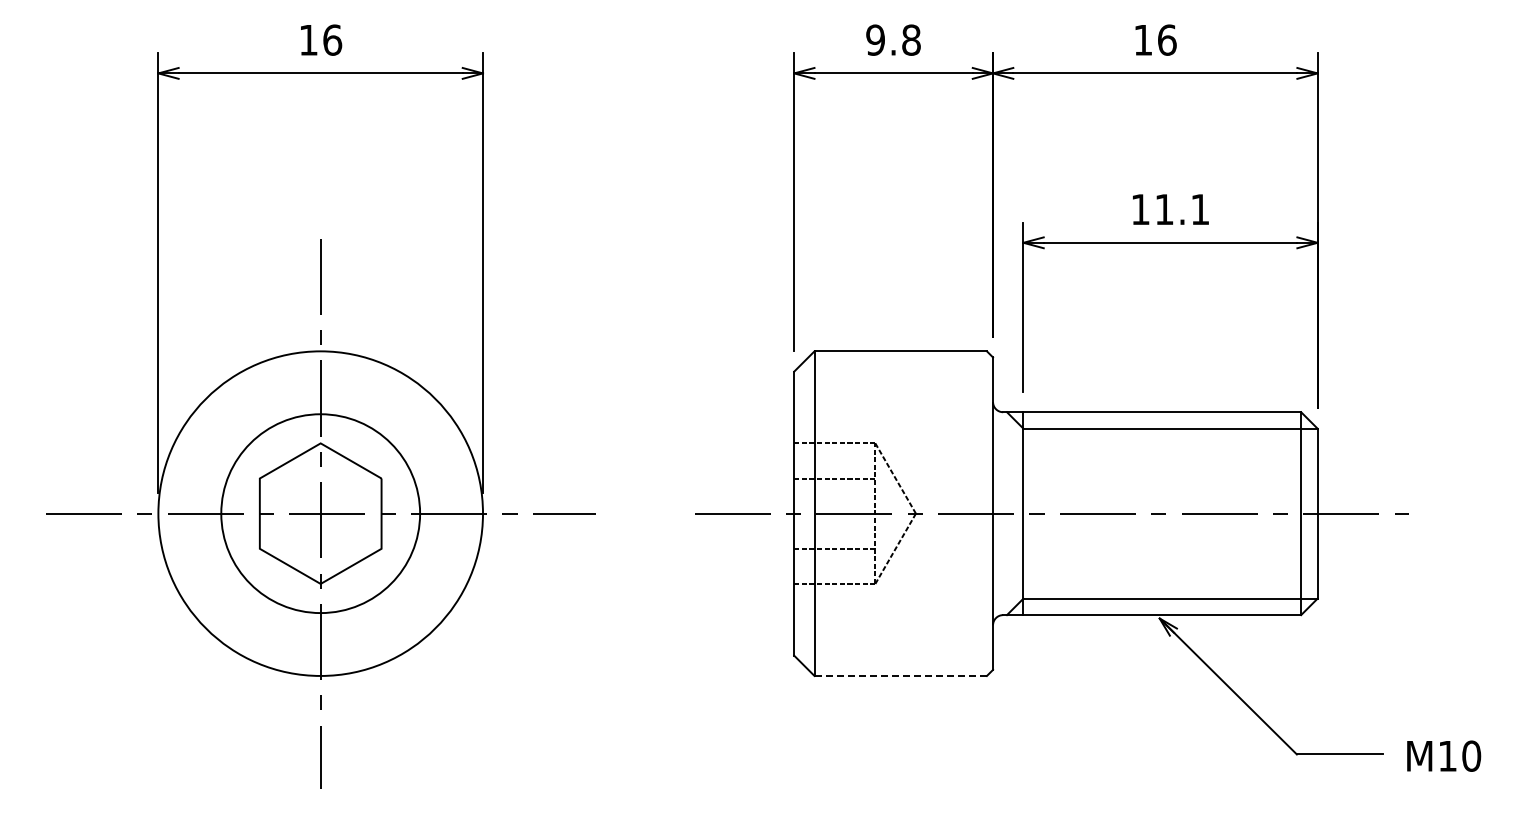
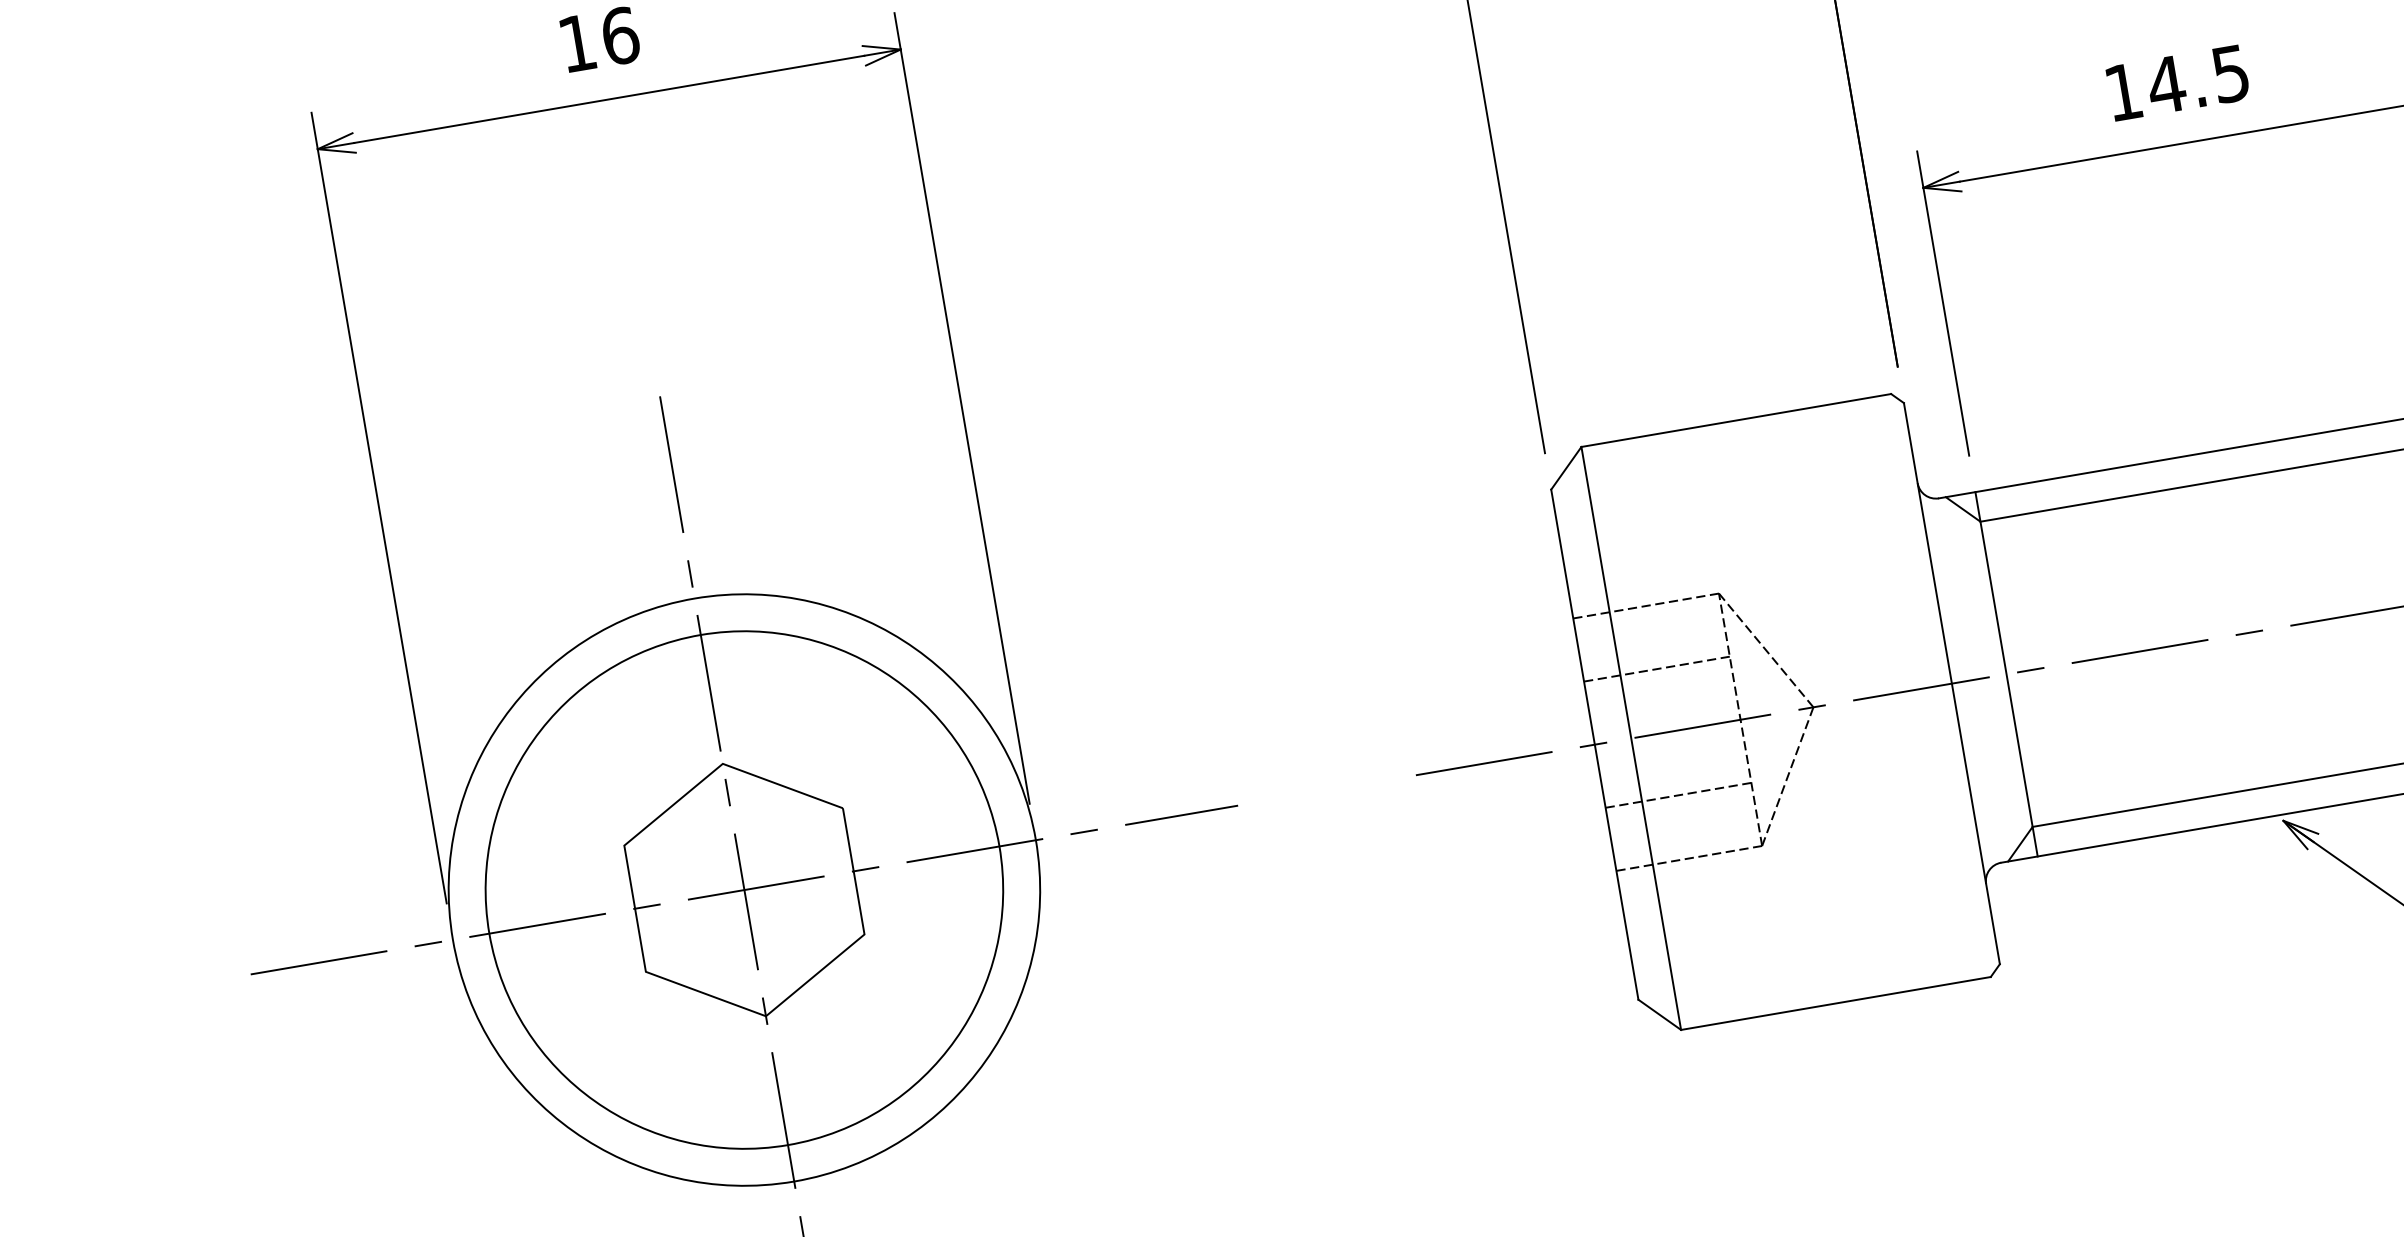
text: (1181, 209) -> (2196, 79), 11.1 -> 14.5
circle: (320, 513) -> (743, 889), size x1.43
line: (900, 675) -> (1835, 1002), dashed -> solid

